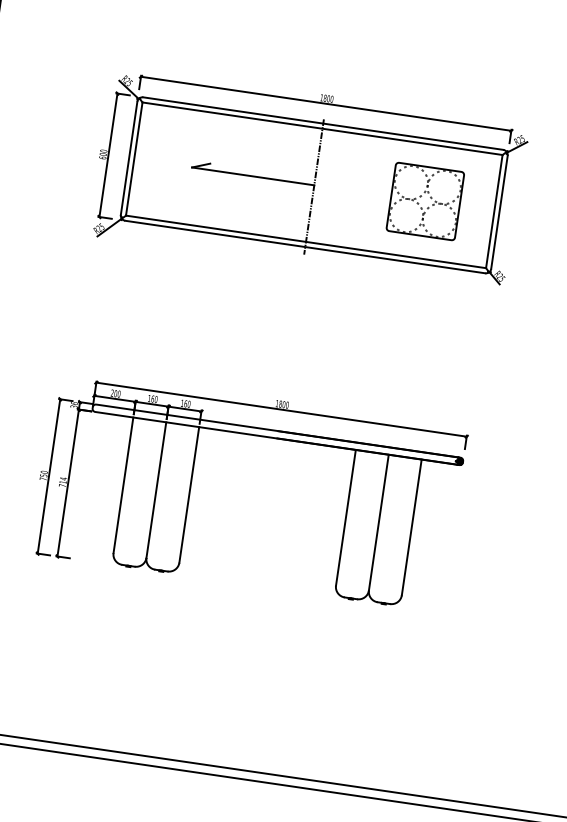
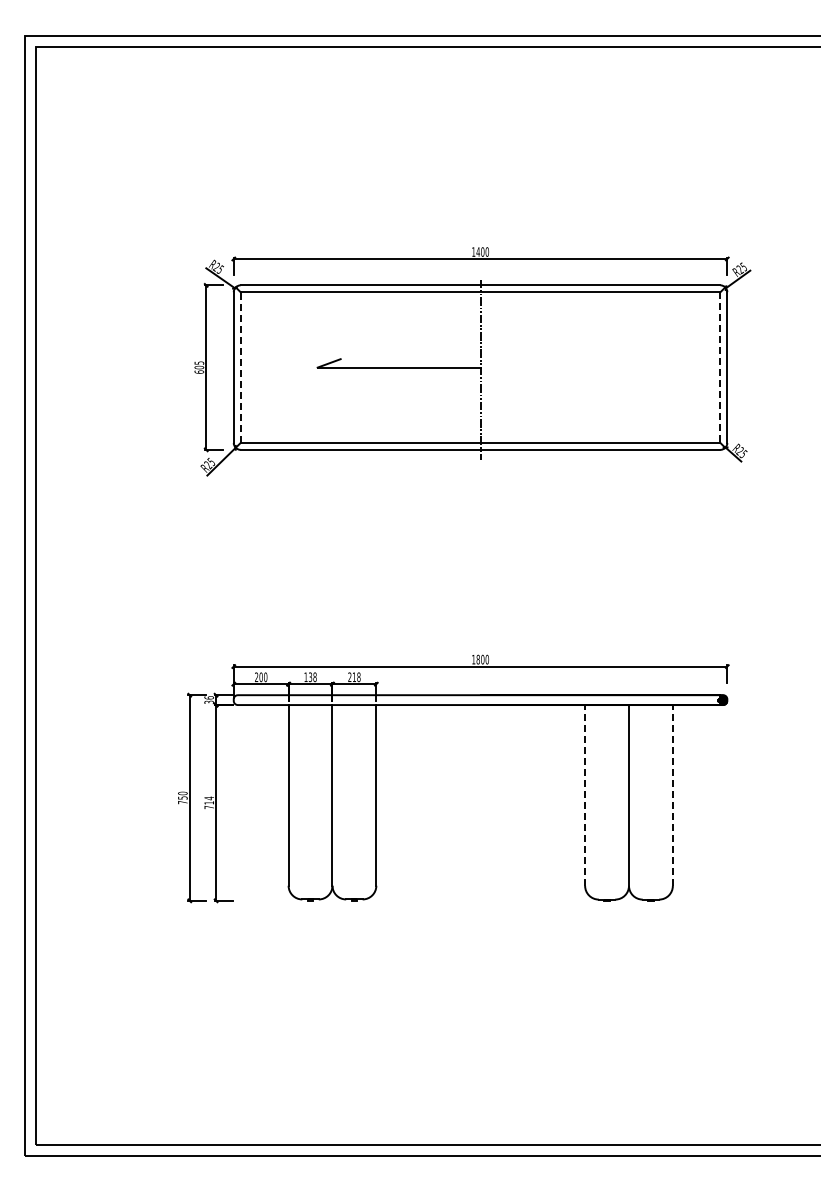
text: (324, 97) -> (477, 251), 1800 -> 1400
text: (103, 150) -> (199, 362), 600 -> 605
line: (134, 158) -> (240, 367), solid -> dashed
part: (425, 201) -> (628, 367), removed
line: (494, 212) -> (720, 368), solid -> dashed
text: (154, 399) -> (312, 677), 160 -> 138
text: (185, 404) -> (354, 677), 160 -> 218
line: (346, 517) -> (585, 795), solid -> dashed
line: (411, 527) -> (672, 795), solid -> dashed

